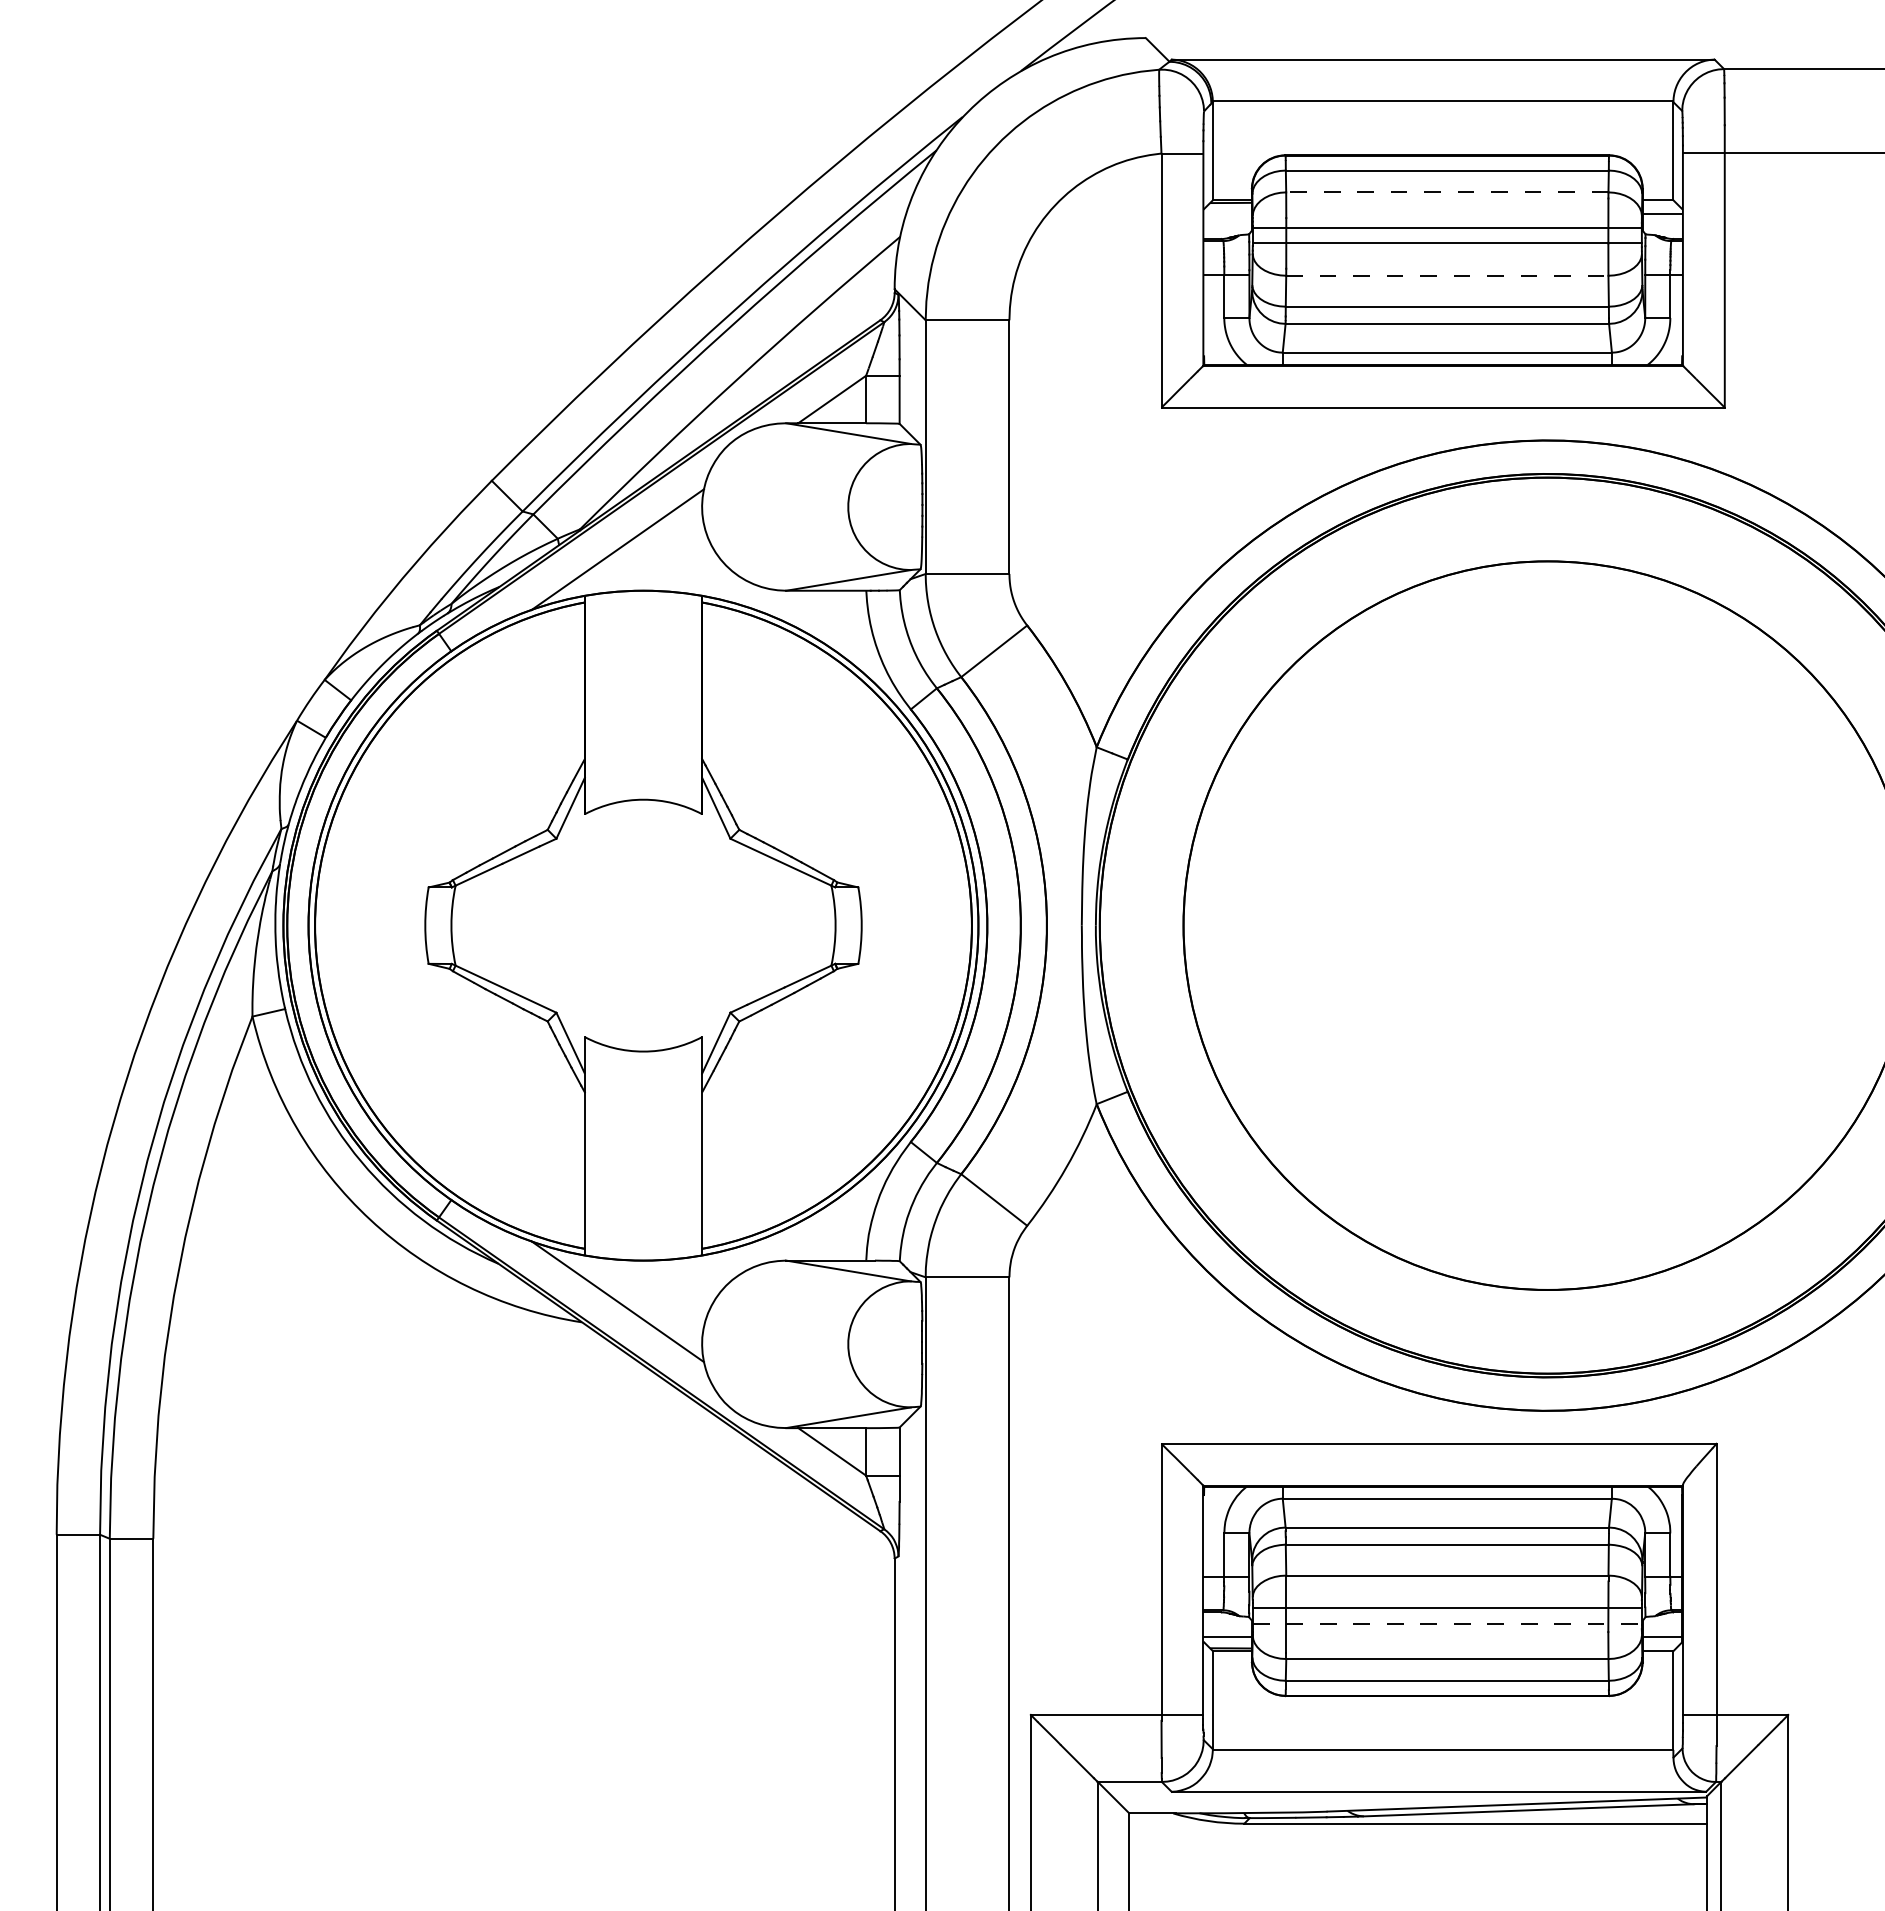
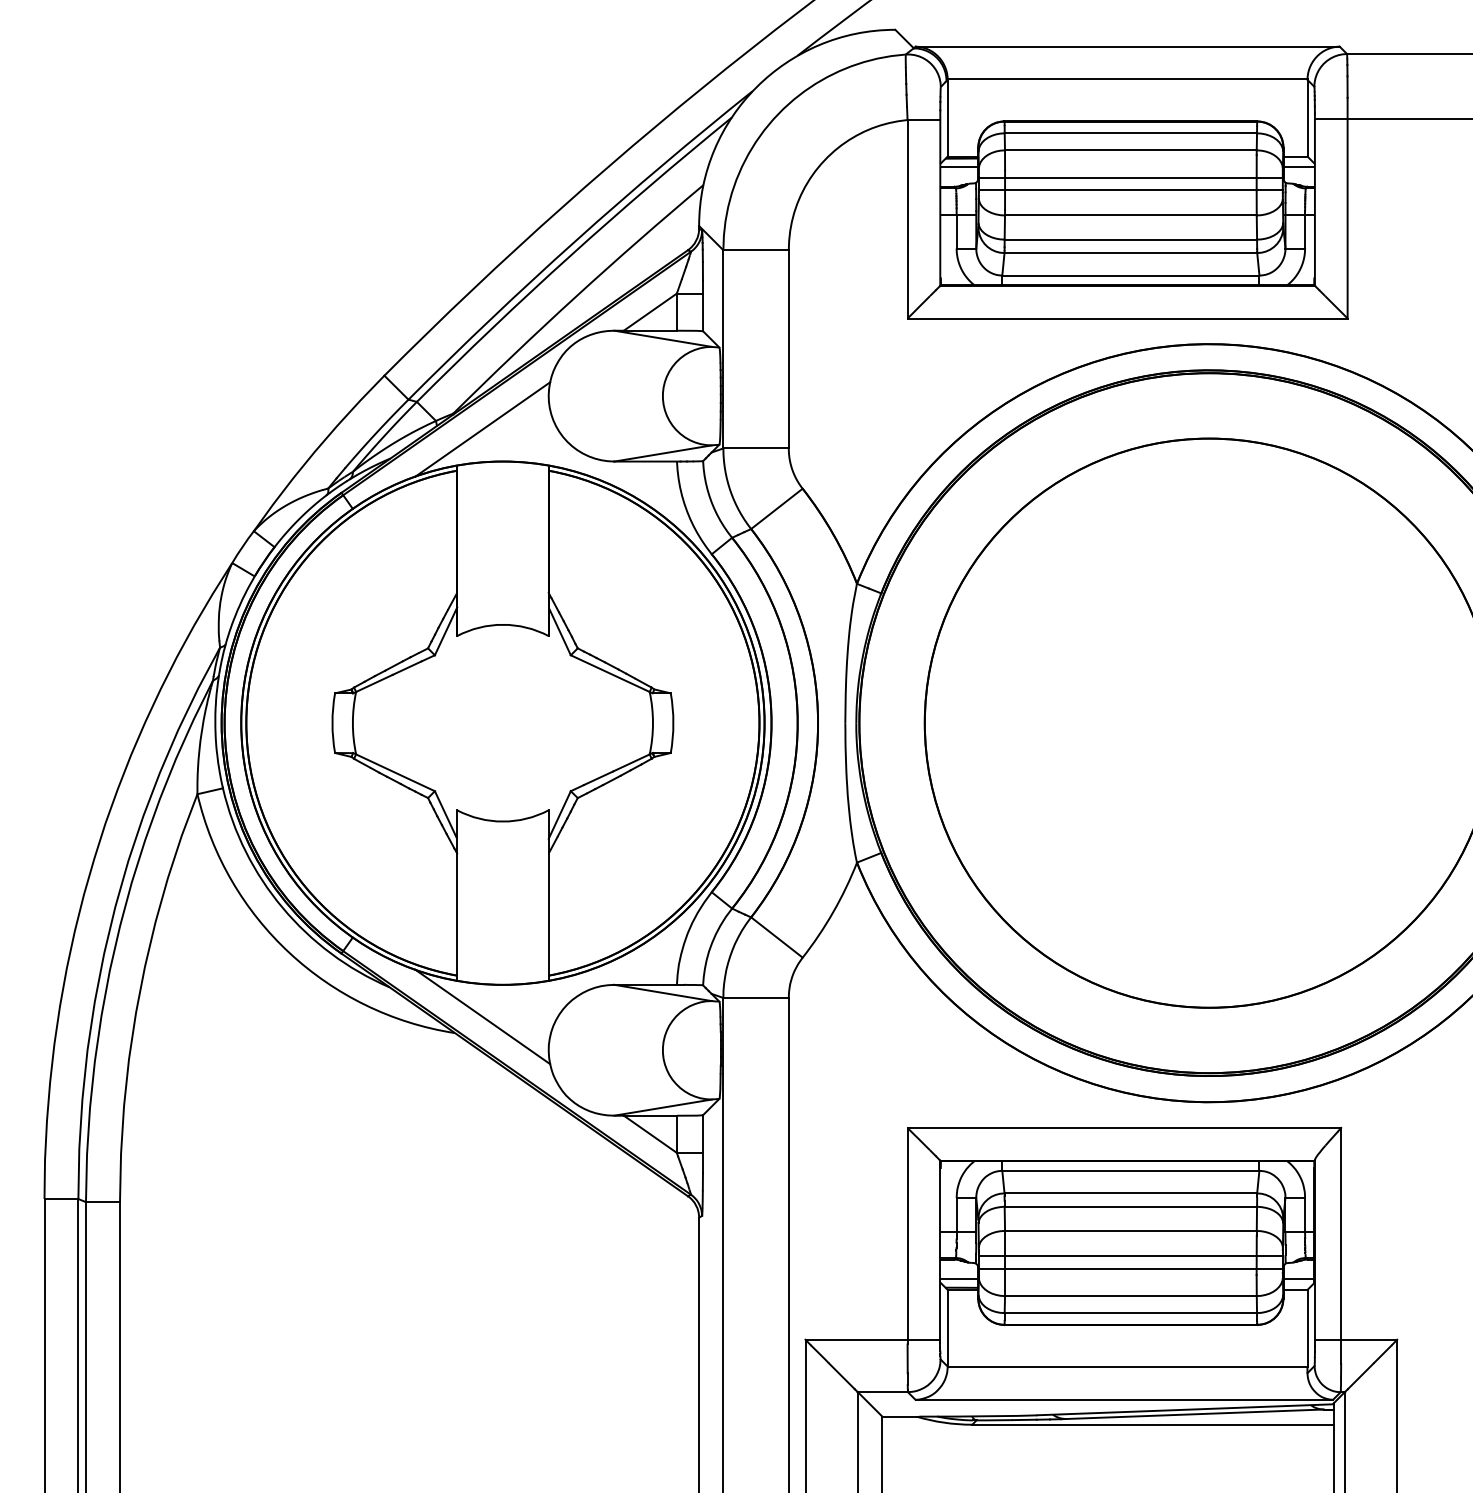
line: (1446, 192) -> (1130, 150), dashed -> solid
line: (1227, 213) -> (959, 166), added
line: (1447, 275) -> (1131, 215), dashed -> solid
line: (1447, 1623) -> (1131, 1268), dashed -> solid

